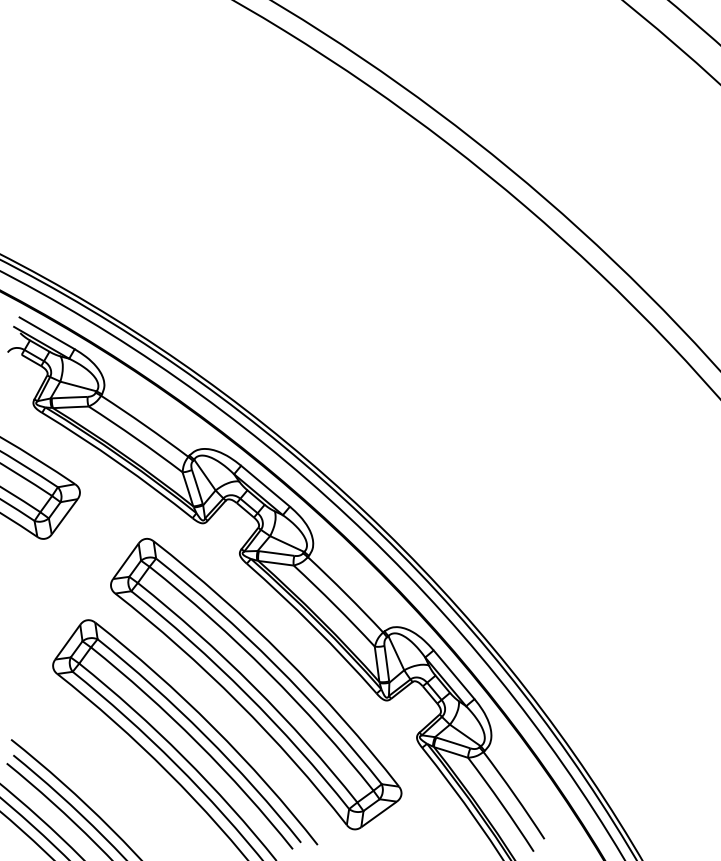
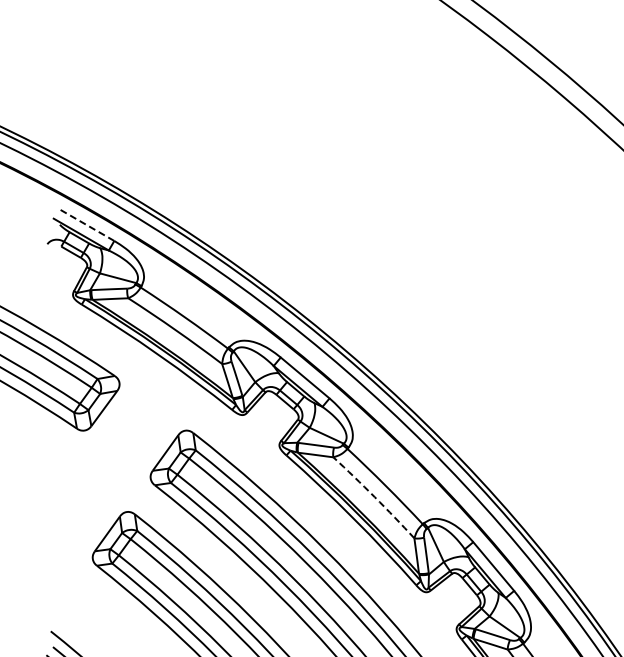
line: (47, 333) -> (87, 225), solid -> dashed
arc: (335, 605) -> (375, 497), solid -> dashed

